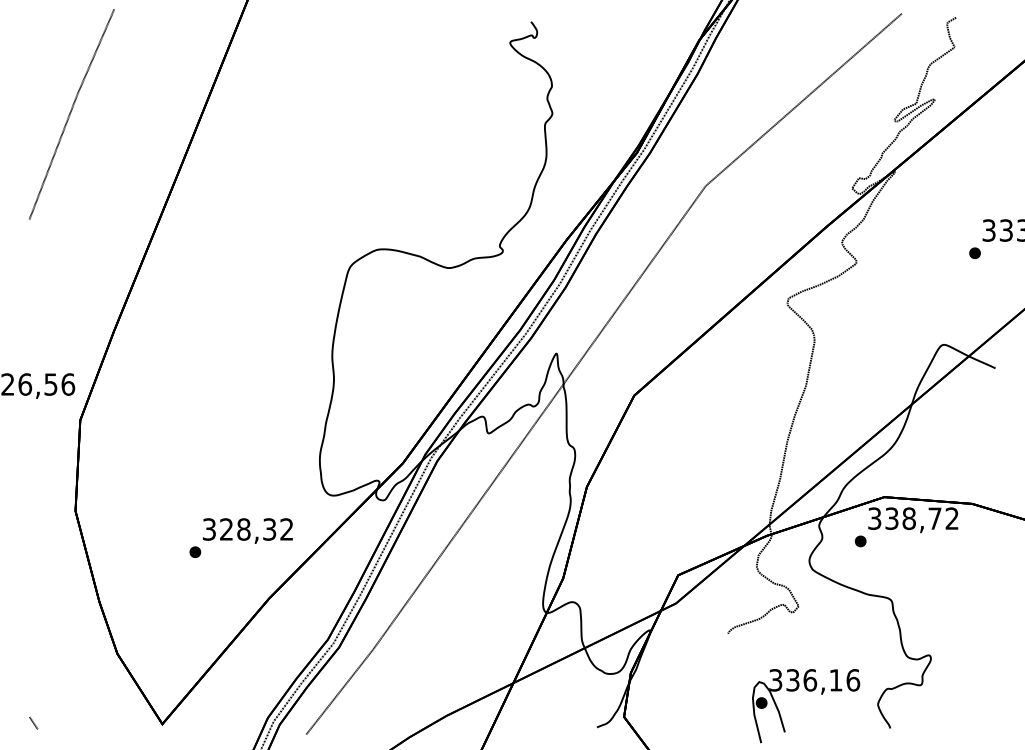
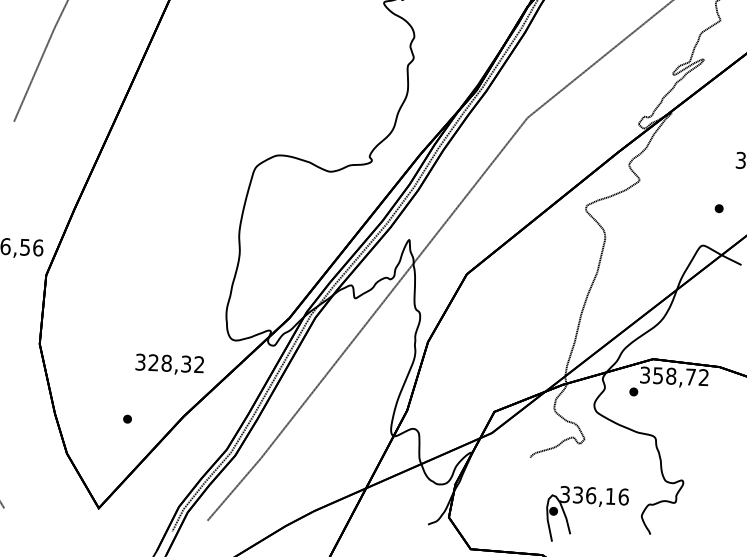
part: (974, 253) -> (718, 208), moved
text: (892, 518) -> (658, 375), 338,72 -> 358,72
part: (195, 551) -> (127, 418), moved

